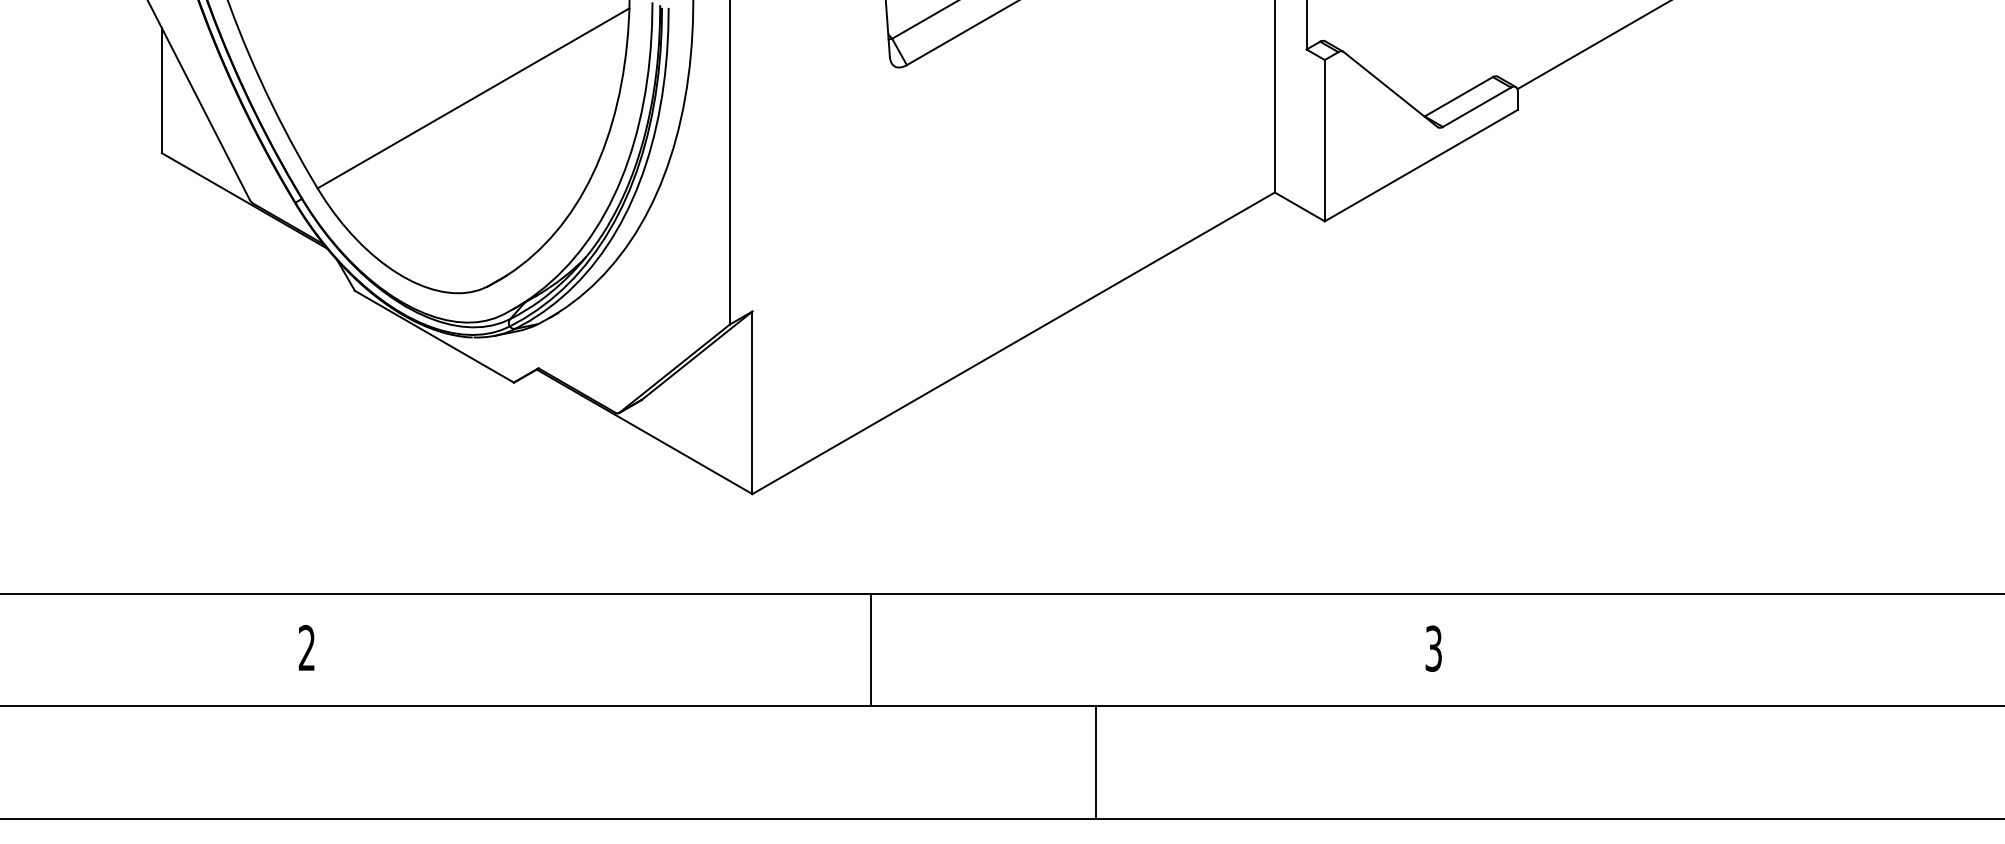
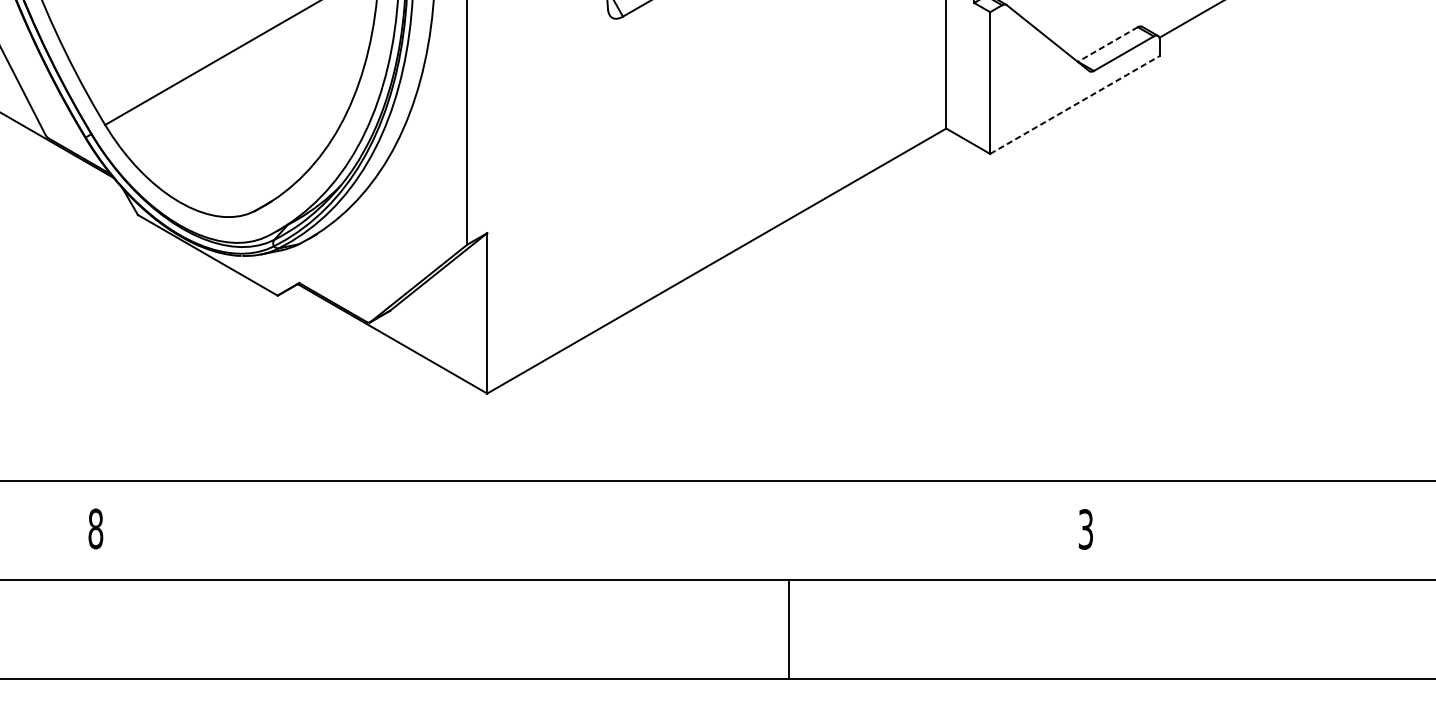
line: (1458, 97) -> (1107, 45), solid -> dashed
line: (1421, 165) -> (1075, 104), solid -> dashed
text: (306, 647) -> (95, 528), 2 -> 8
line: (870, 649) -> (590, 530), removed

